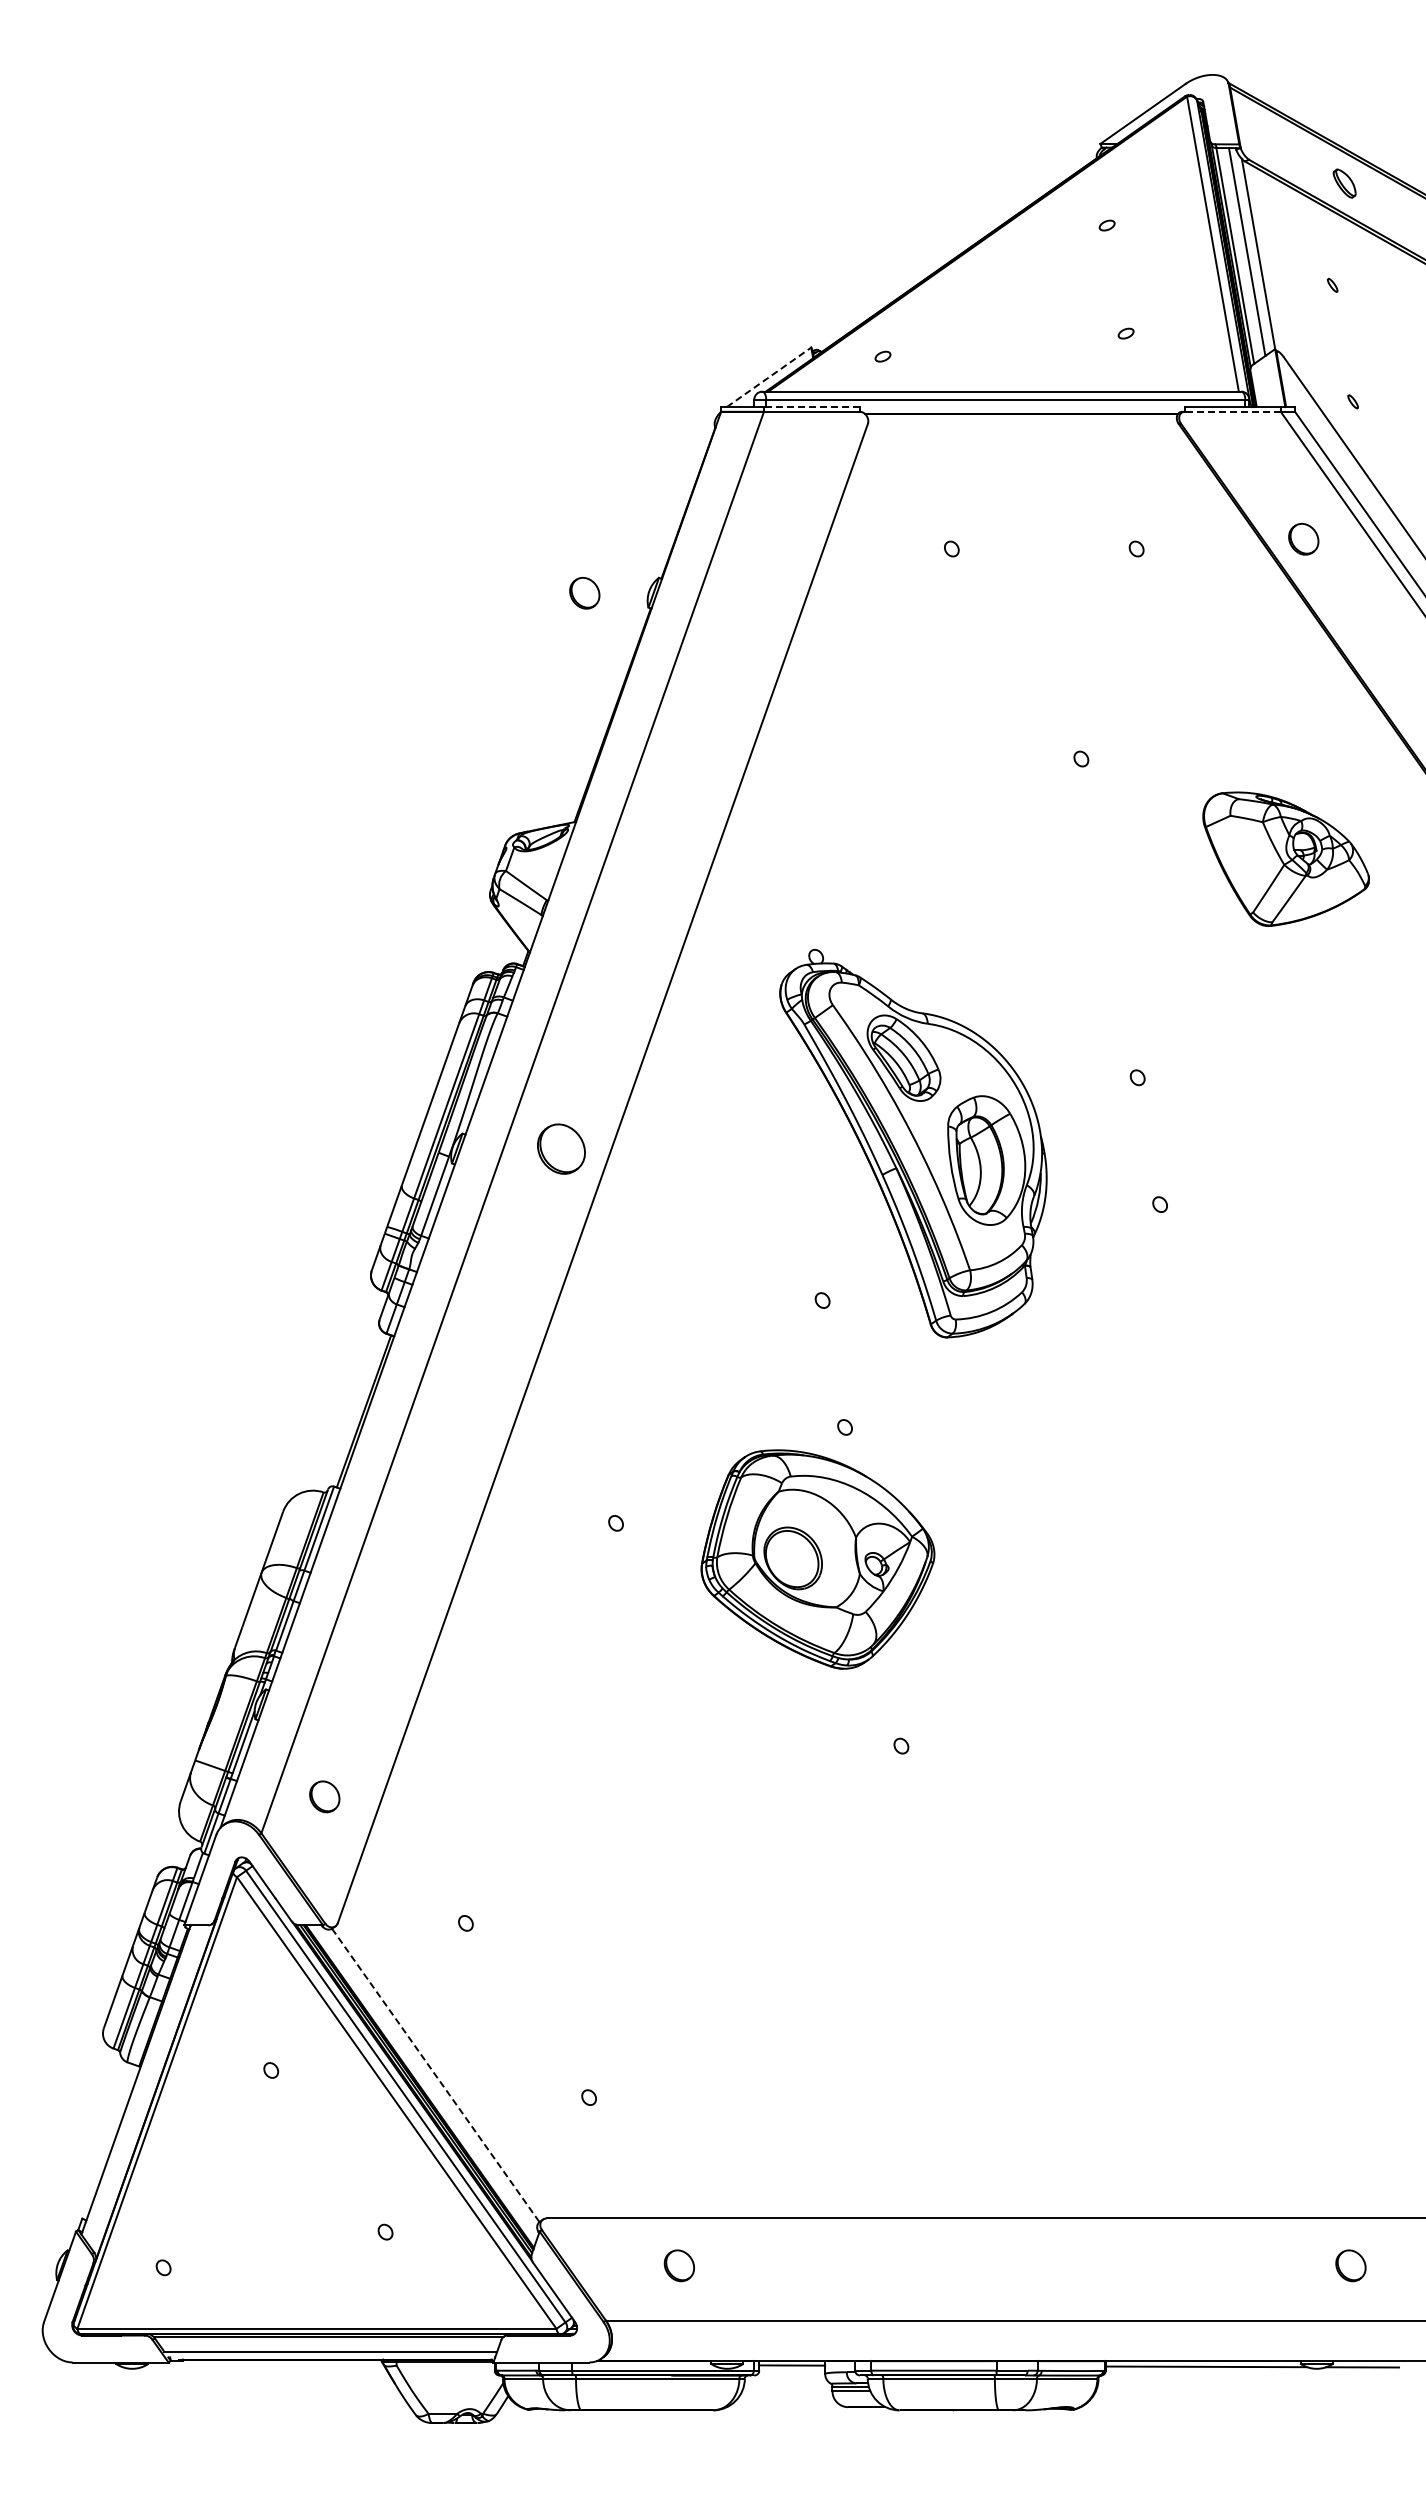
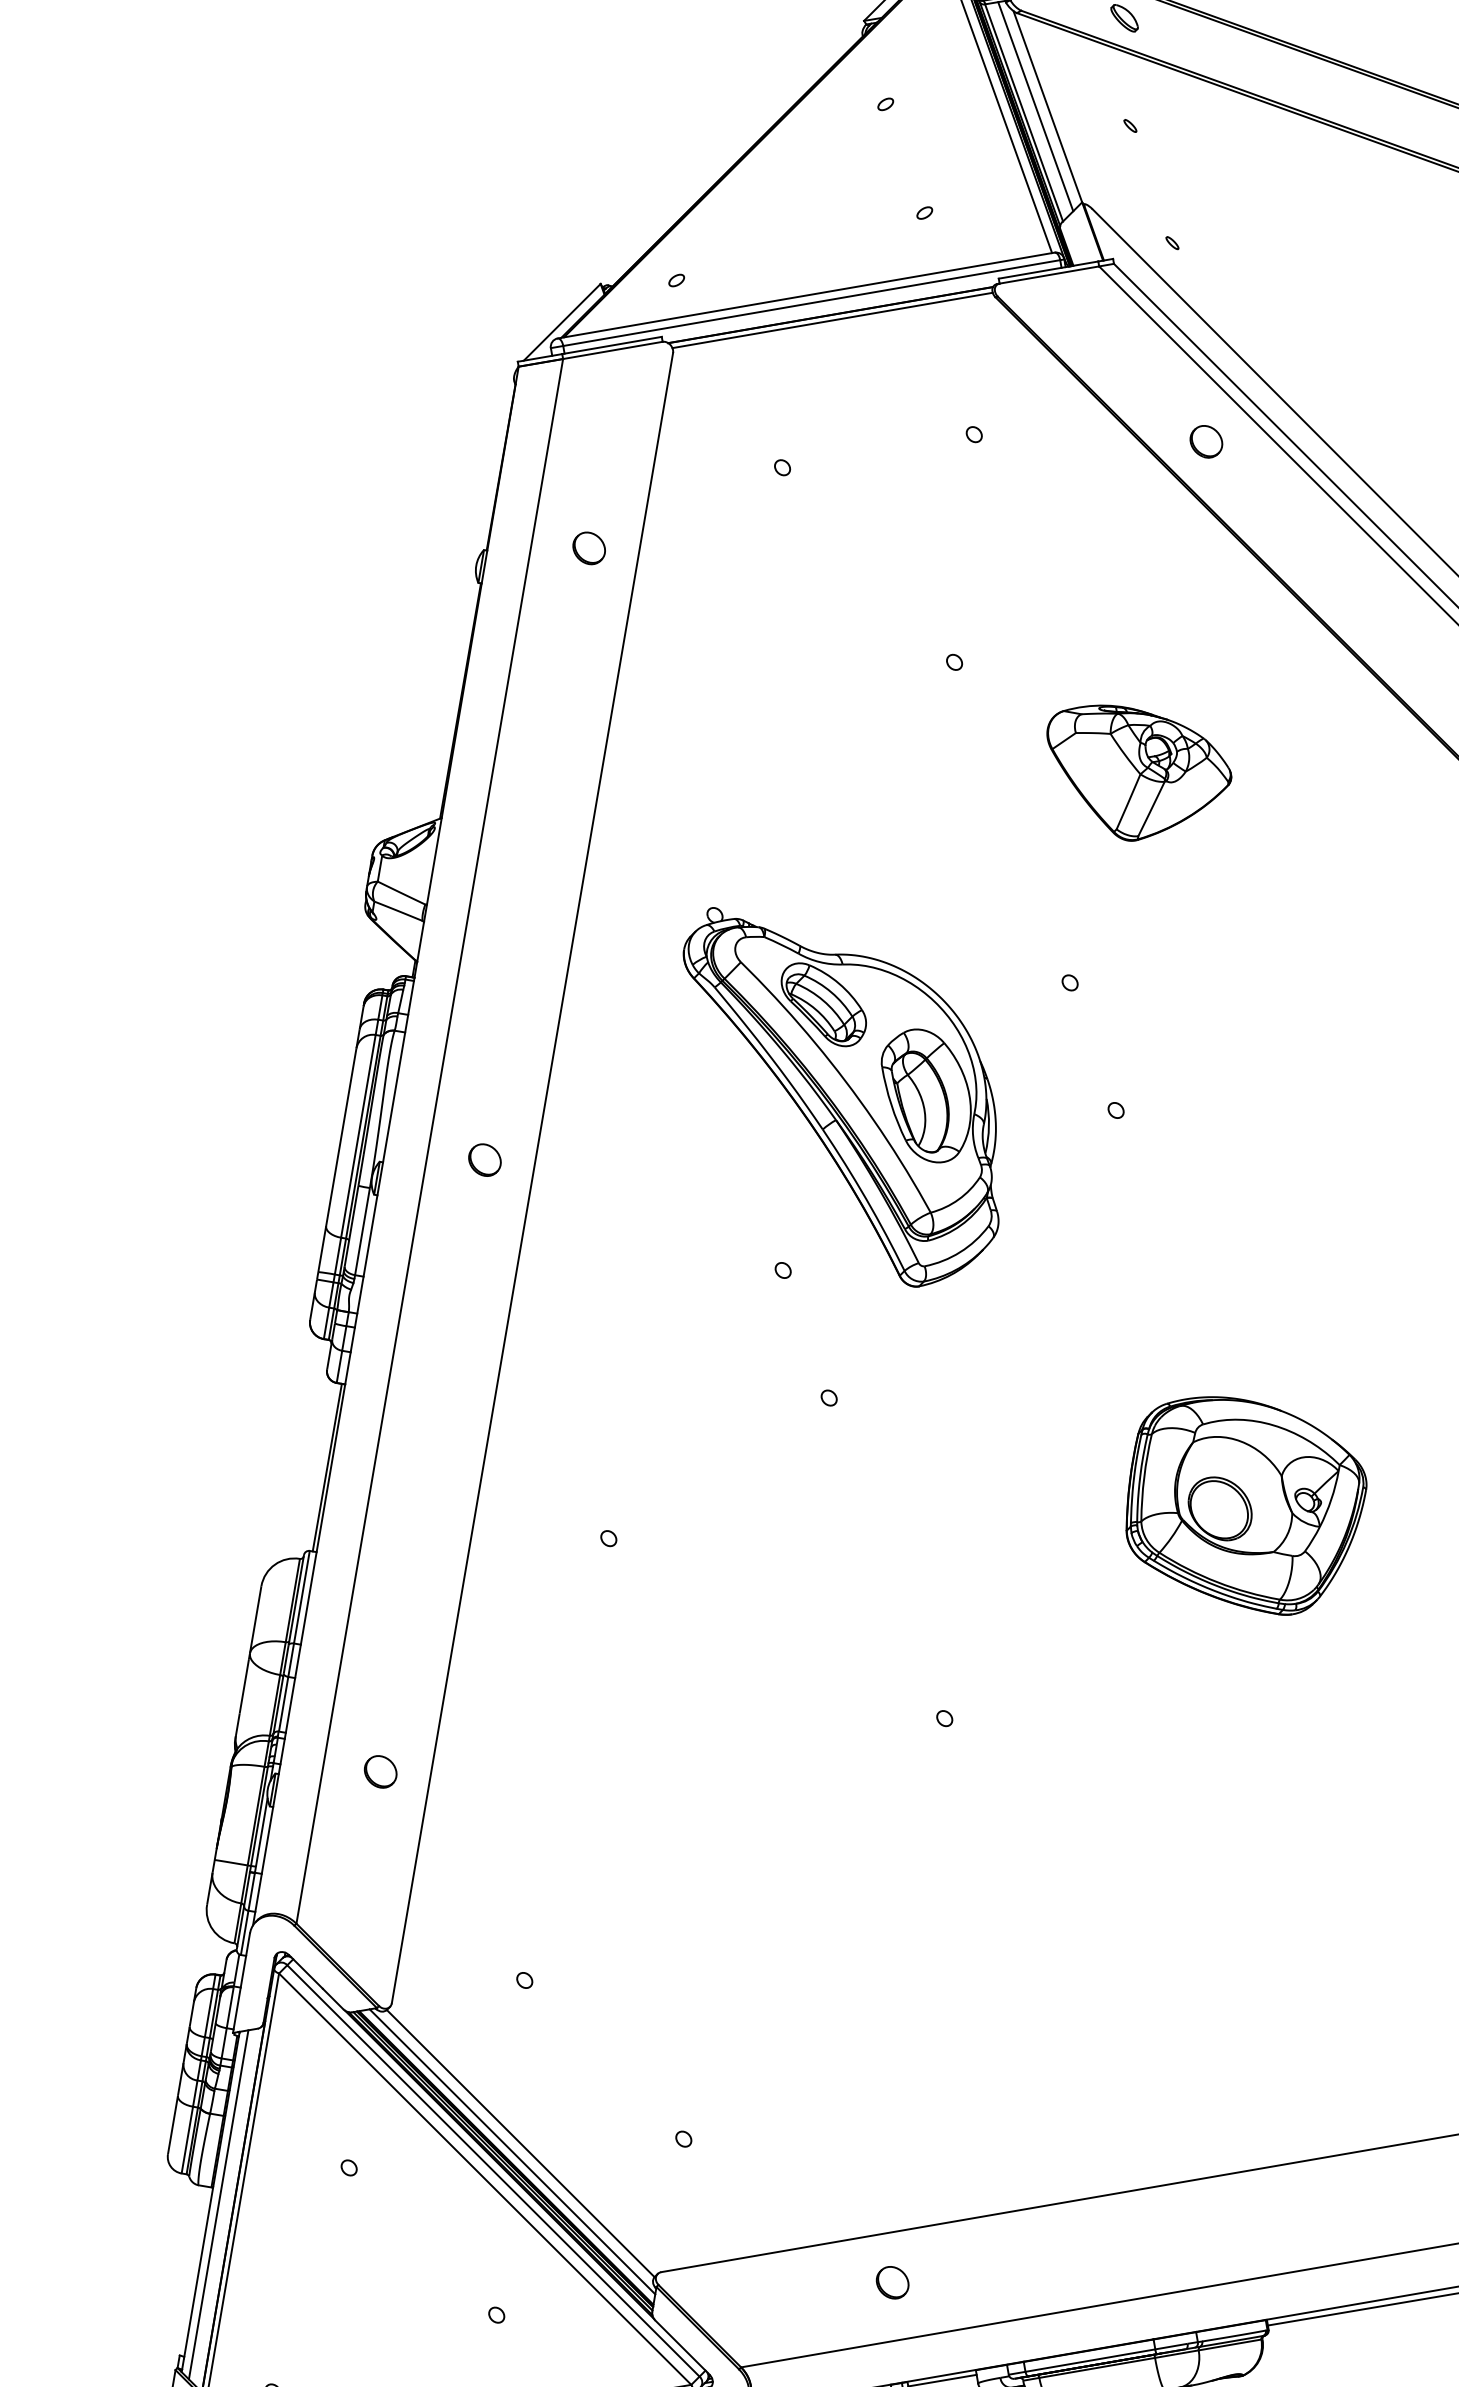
line: (769, 377) -> (562, 322), dashed -> solid
line: (811, 407) -> (611, 346), dashed -> solid
line: (1232, 411) -> (1049, 274), dashed -> solid
line: (1022, 419) -> (832, 320), added
part: (1303, 538) -> (1205, 441), moved
part: (584, 592) -> (588, 547), moved
part: (1285, 858) -> (1140, 767), moved
part: (560, 1148) -> (484, 1159), size x0.62
part: (817, 1559) -> (1245, 1505), moved
part: (324, 1796) -> (380, 1771), moved
line: (435, 2075) -> (520, 2143), dashed -> solid
line: (426, 2081) -> (512, 2151), added
line: (143, 2083) -> (218, 2204), added
part: (679, 2265) -> (892, 2282), moved

